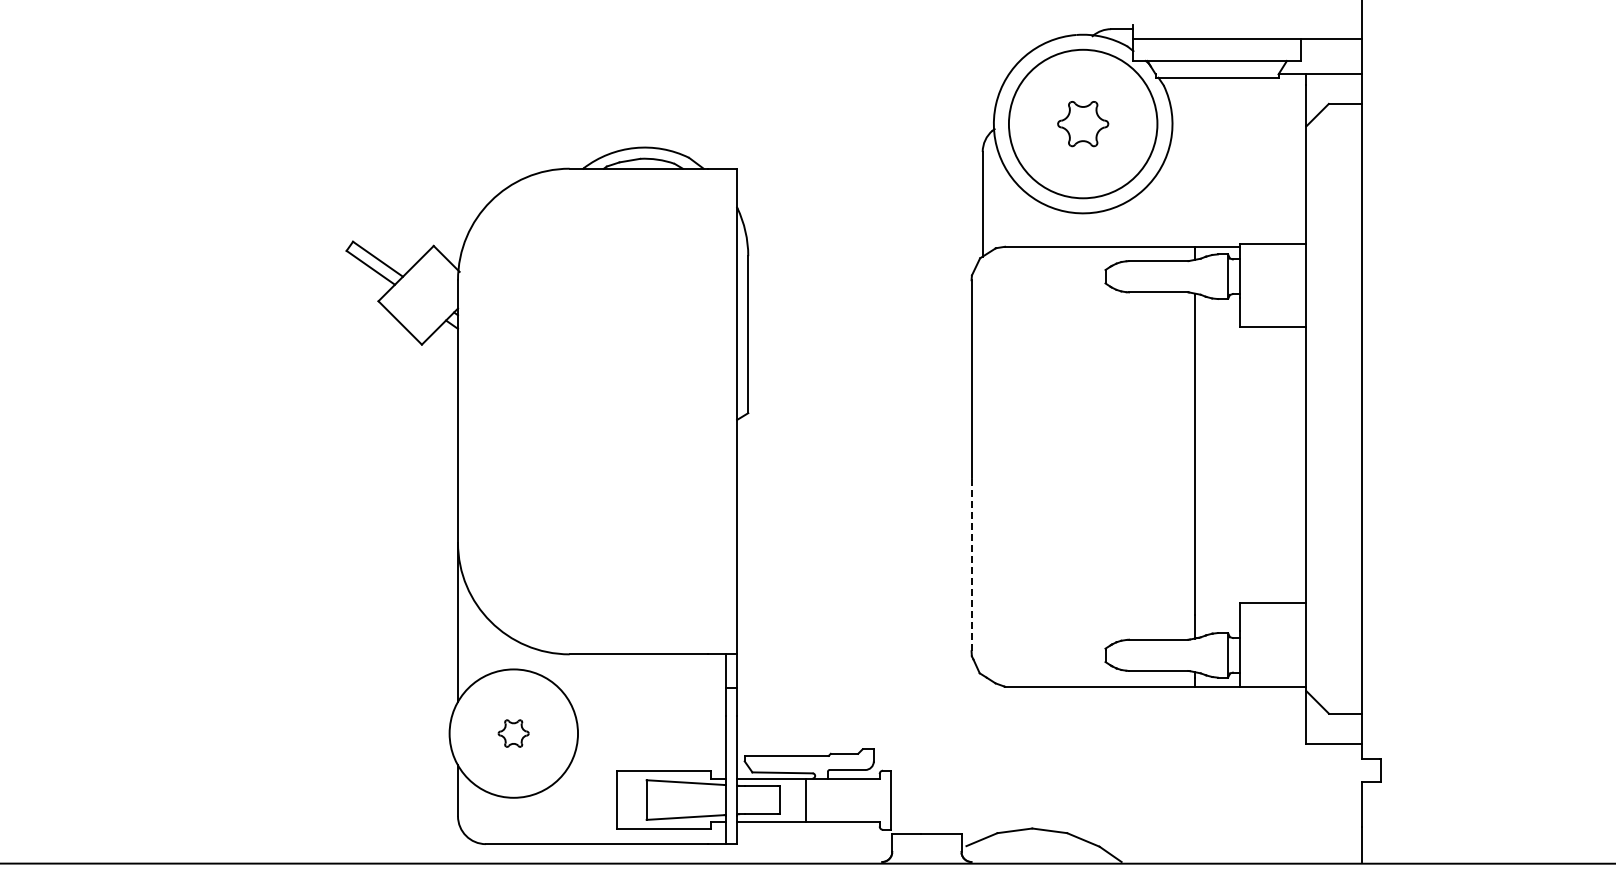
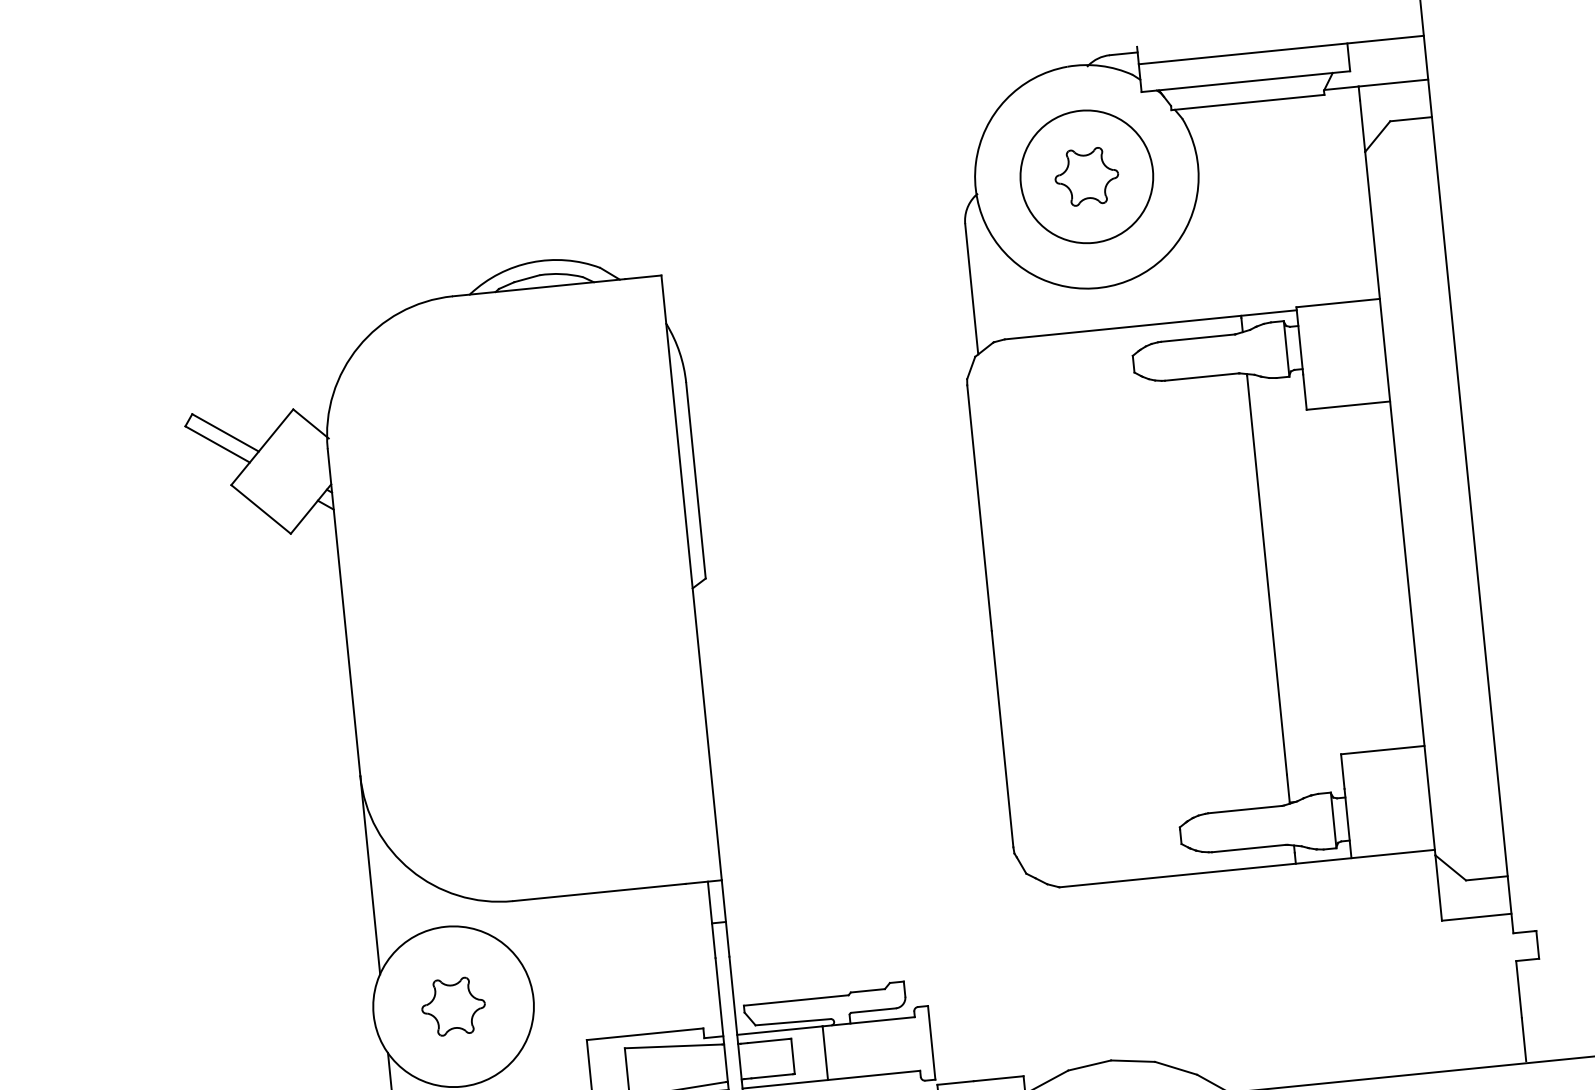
circle: (1083, 124) -> (1087, 177), size x0.71
line: (971, 564) -> (1002, 739), dashed -> solid
part: (513, 733) -> (453, 1006), size x1.67

